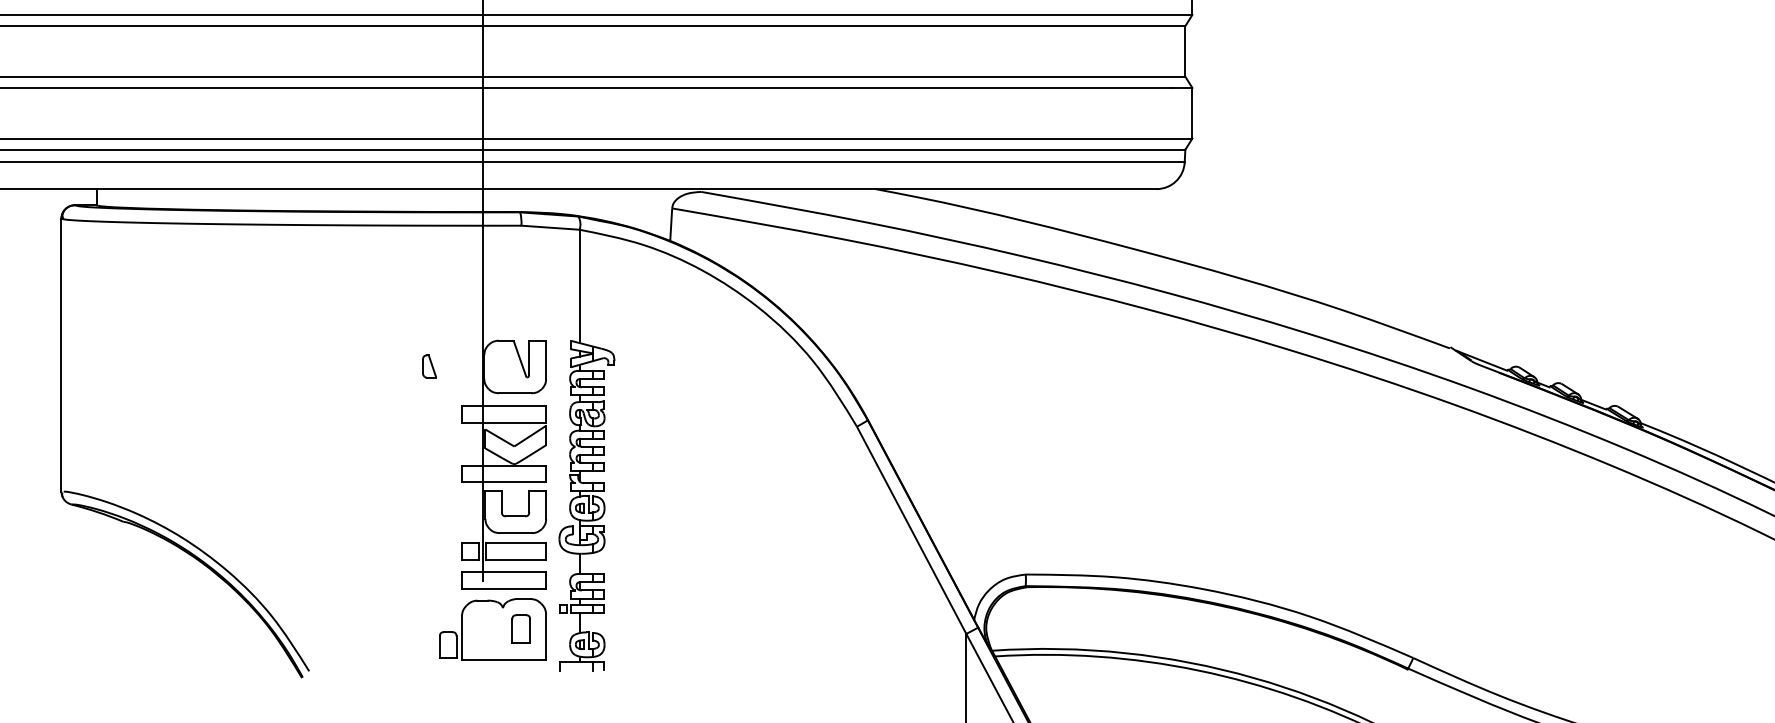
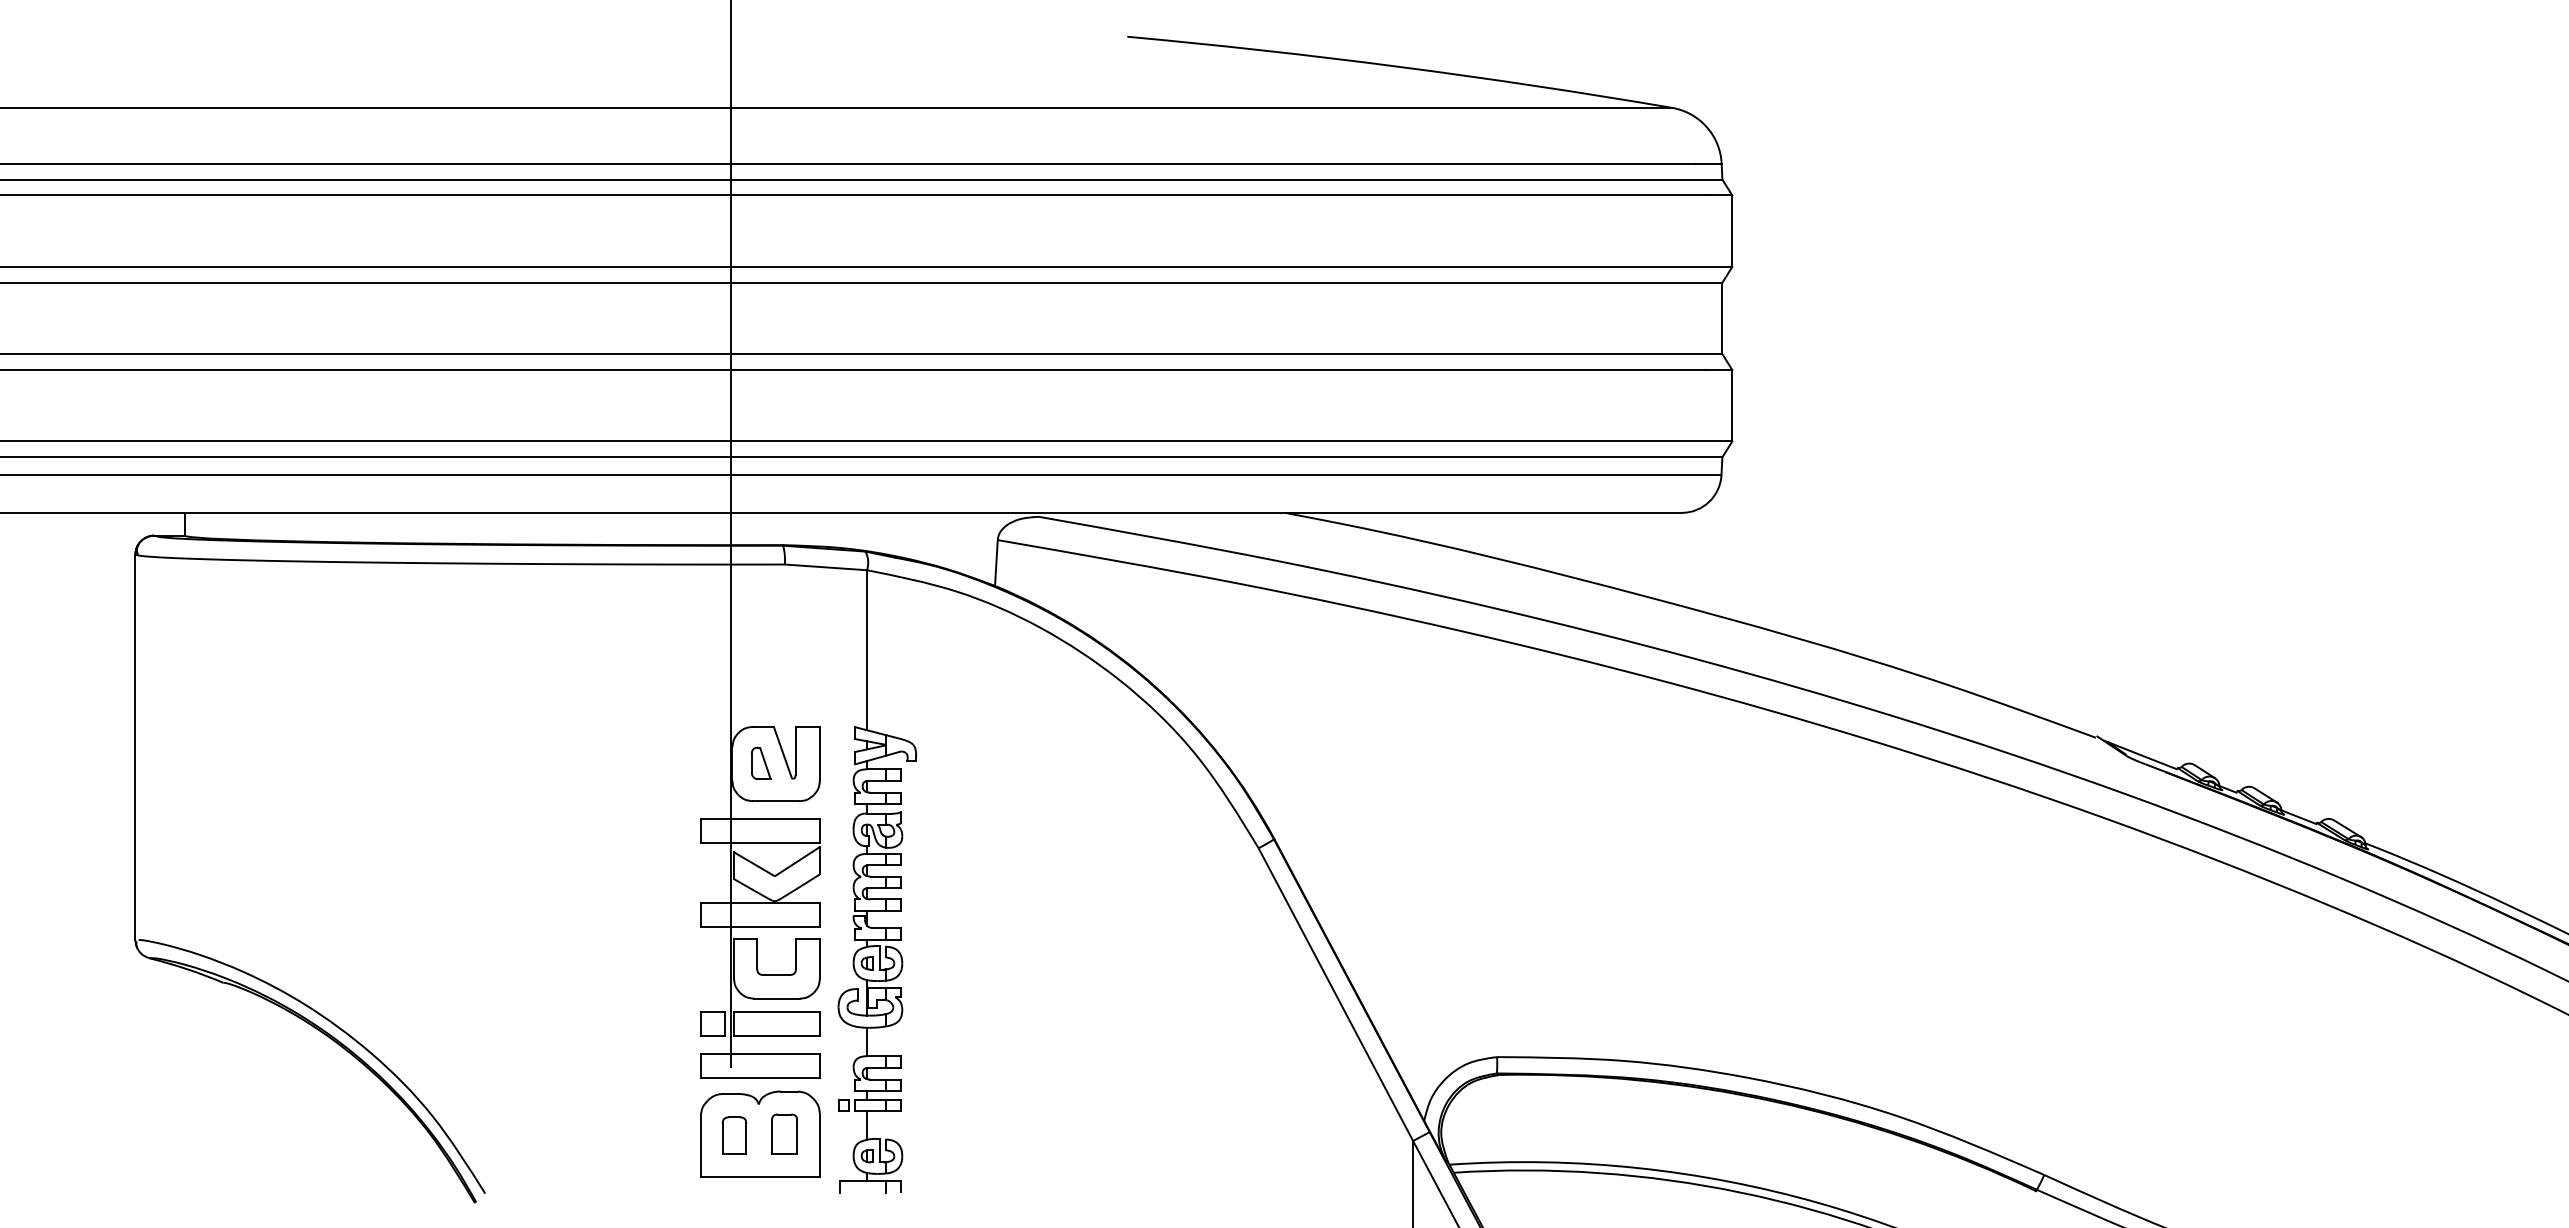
part: (429, 365) -> (761, 762), moved
part: (448, 644) -> (734, 1135), moved

